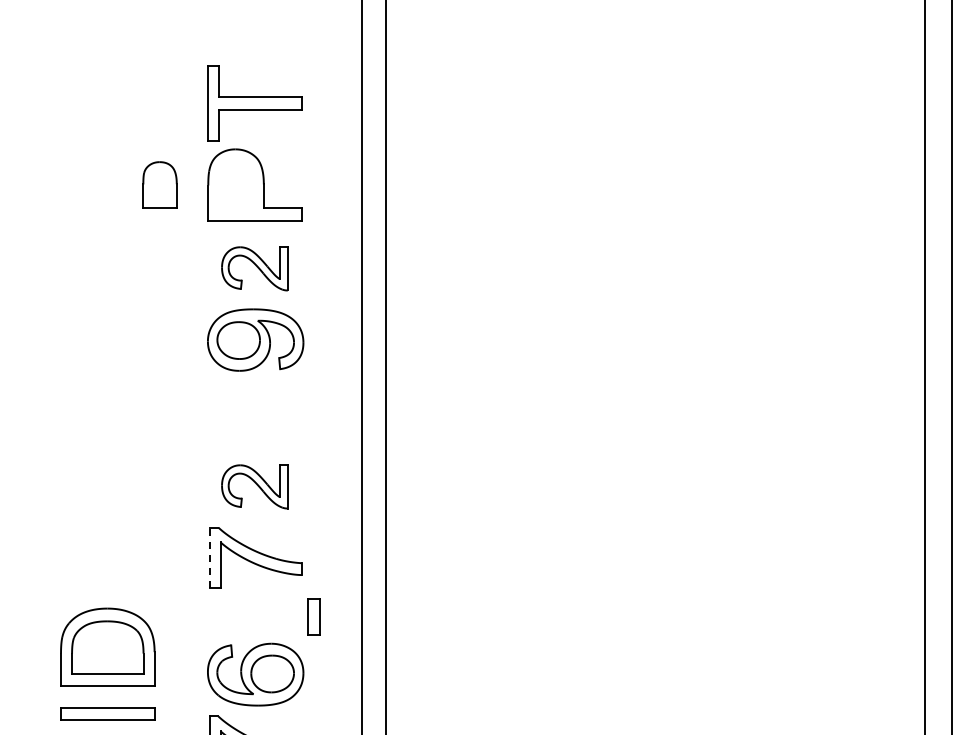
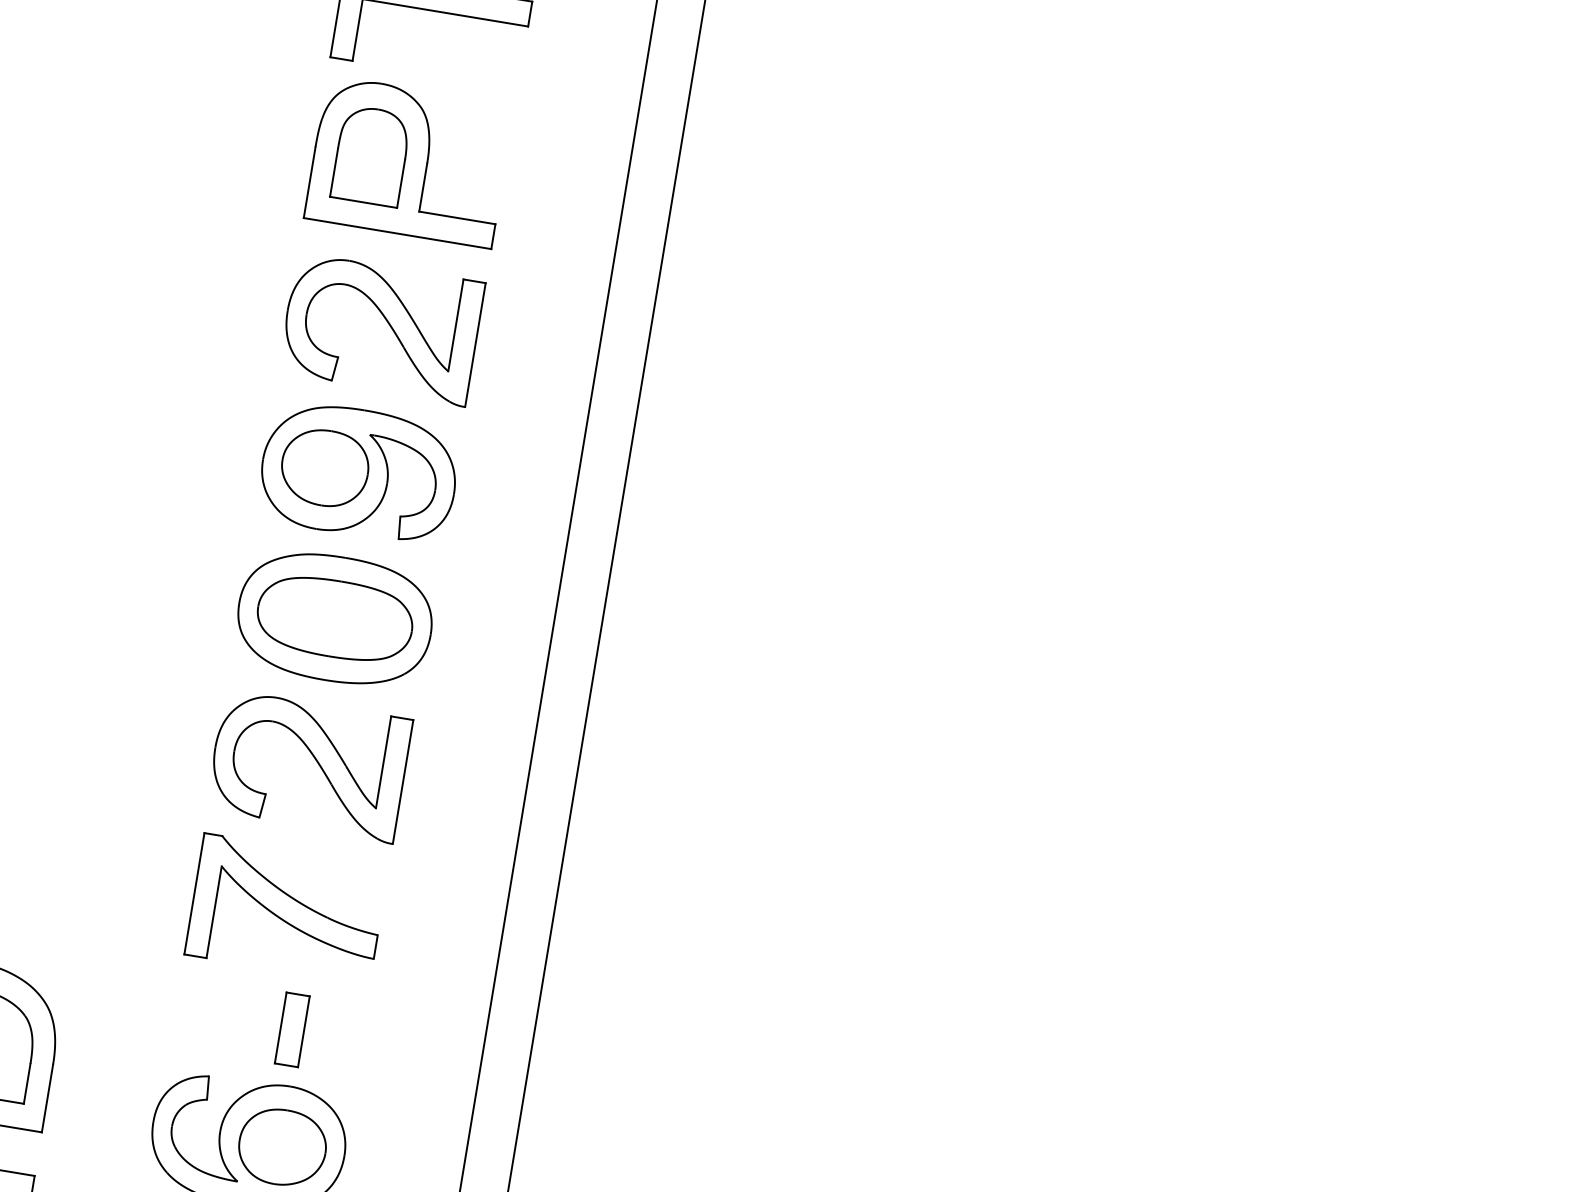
part: (159, 184) -> (370, 154), moved
part: (254, 268) -> (380, 328), size x1.43
part: (255, 412) -> (334, 617), added
part: (254, 486) -> (308, 765), size x1.43
line: (209, 557) -> (194, 893), dashed -> solid
part: (313, 616) -> (291, 1028), moved

